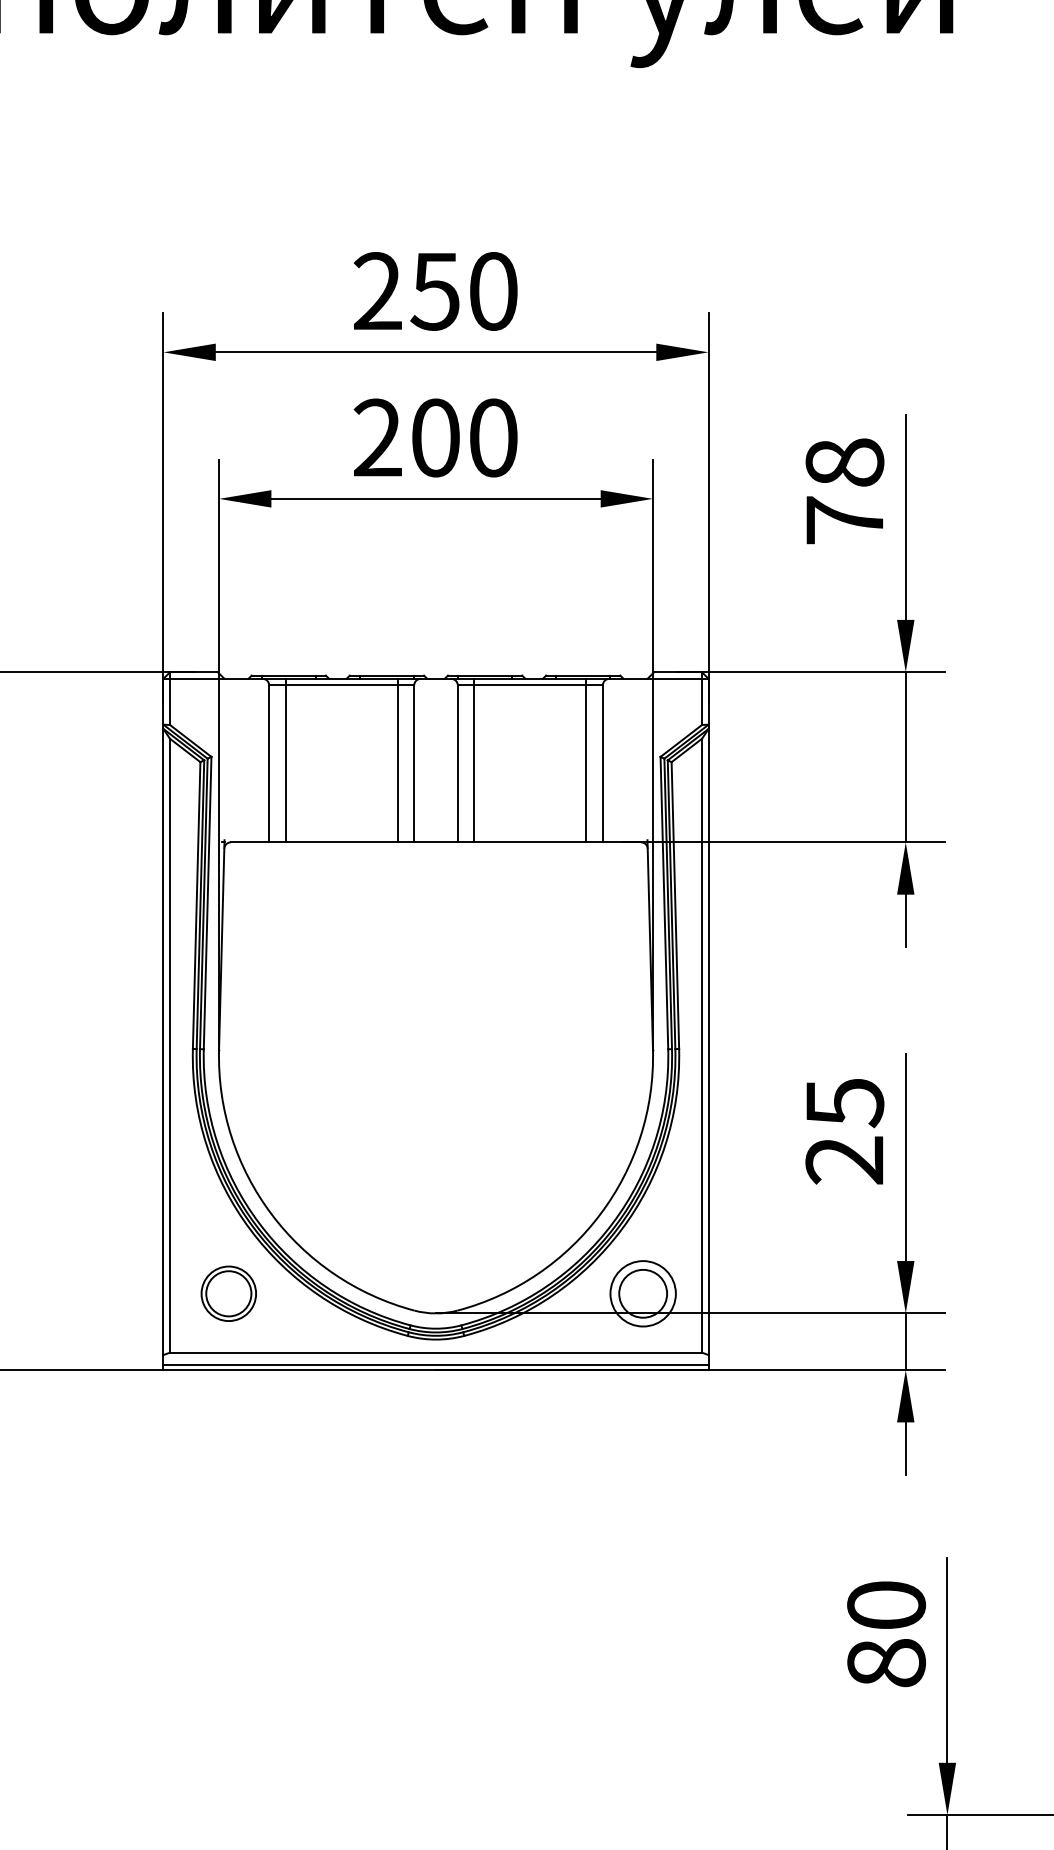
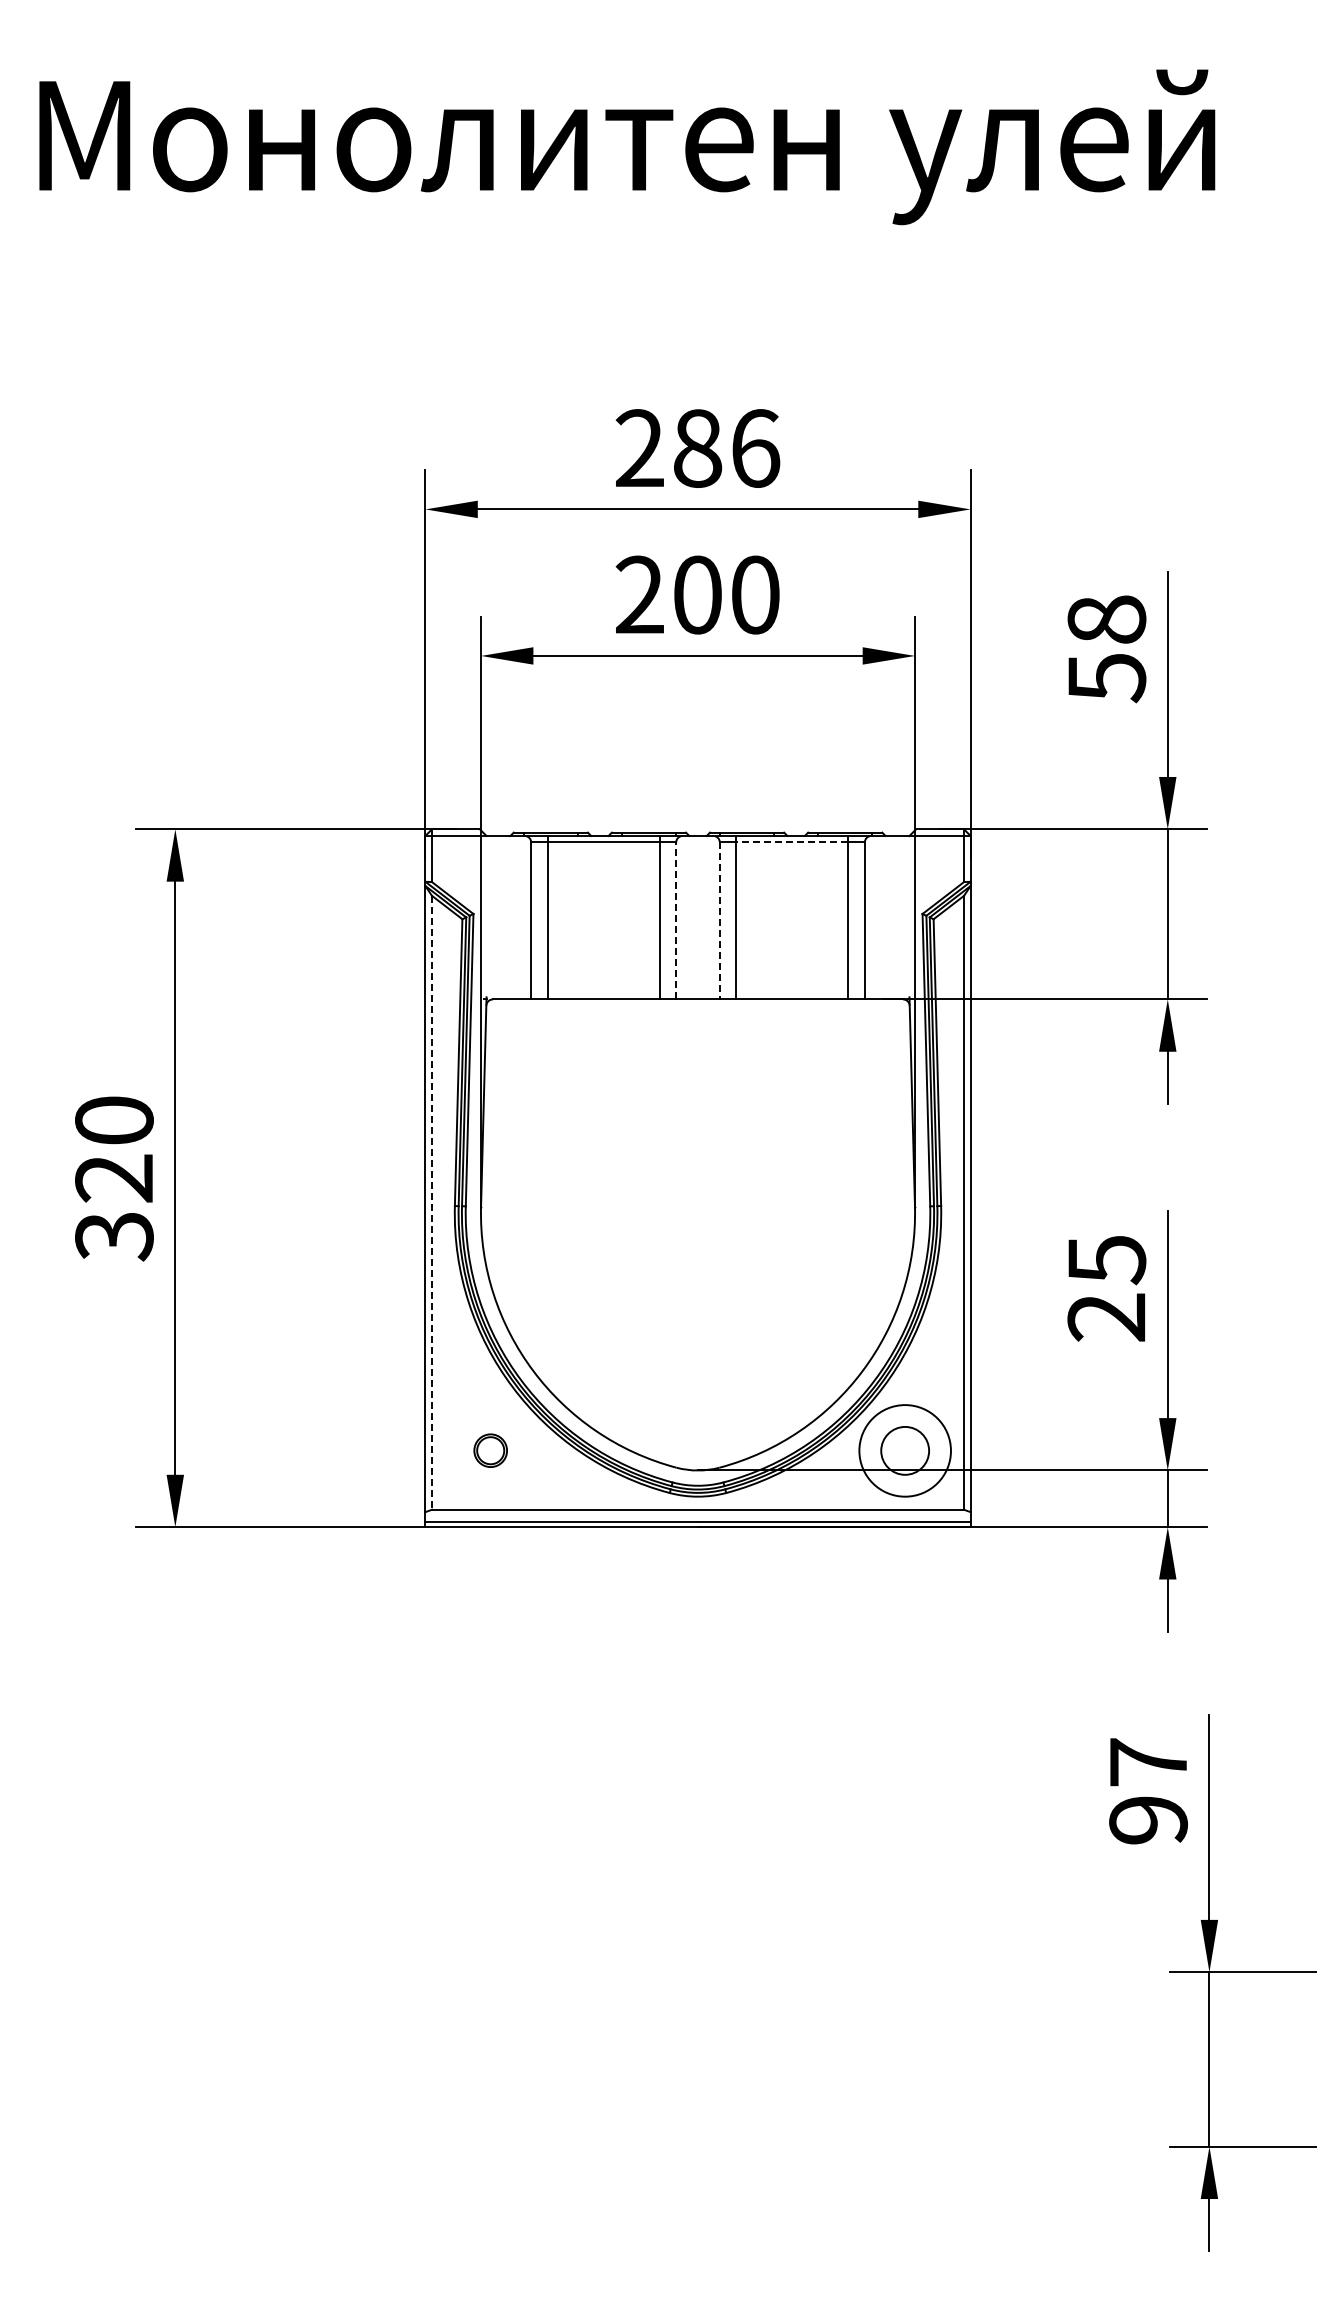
text: (464, 291) -> (726, 448), 250 -> 286
text: (845, 521) -> (1107, 678), 78 -> 58
line: (529, 685) -> (791, 842), solid -> dashed
line: (414, 763) -> (676, 920), solid -> dashed
line: (457, 763) -> (719, 920), solid -> dashed
line: (169, 1045) -> (431, 1202), solid -> dashed
part: (228, 1293) -> (490, 1450), size x0.6
circle: (642, 1293) -> (904, 1450), size x1.4
text: (886, 1634) -> (1148, 1791), 80 -> 97

